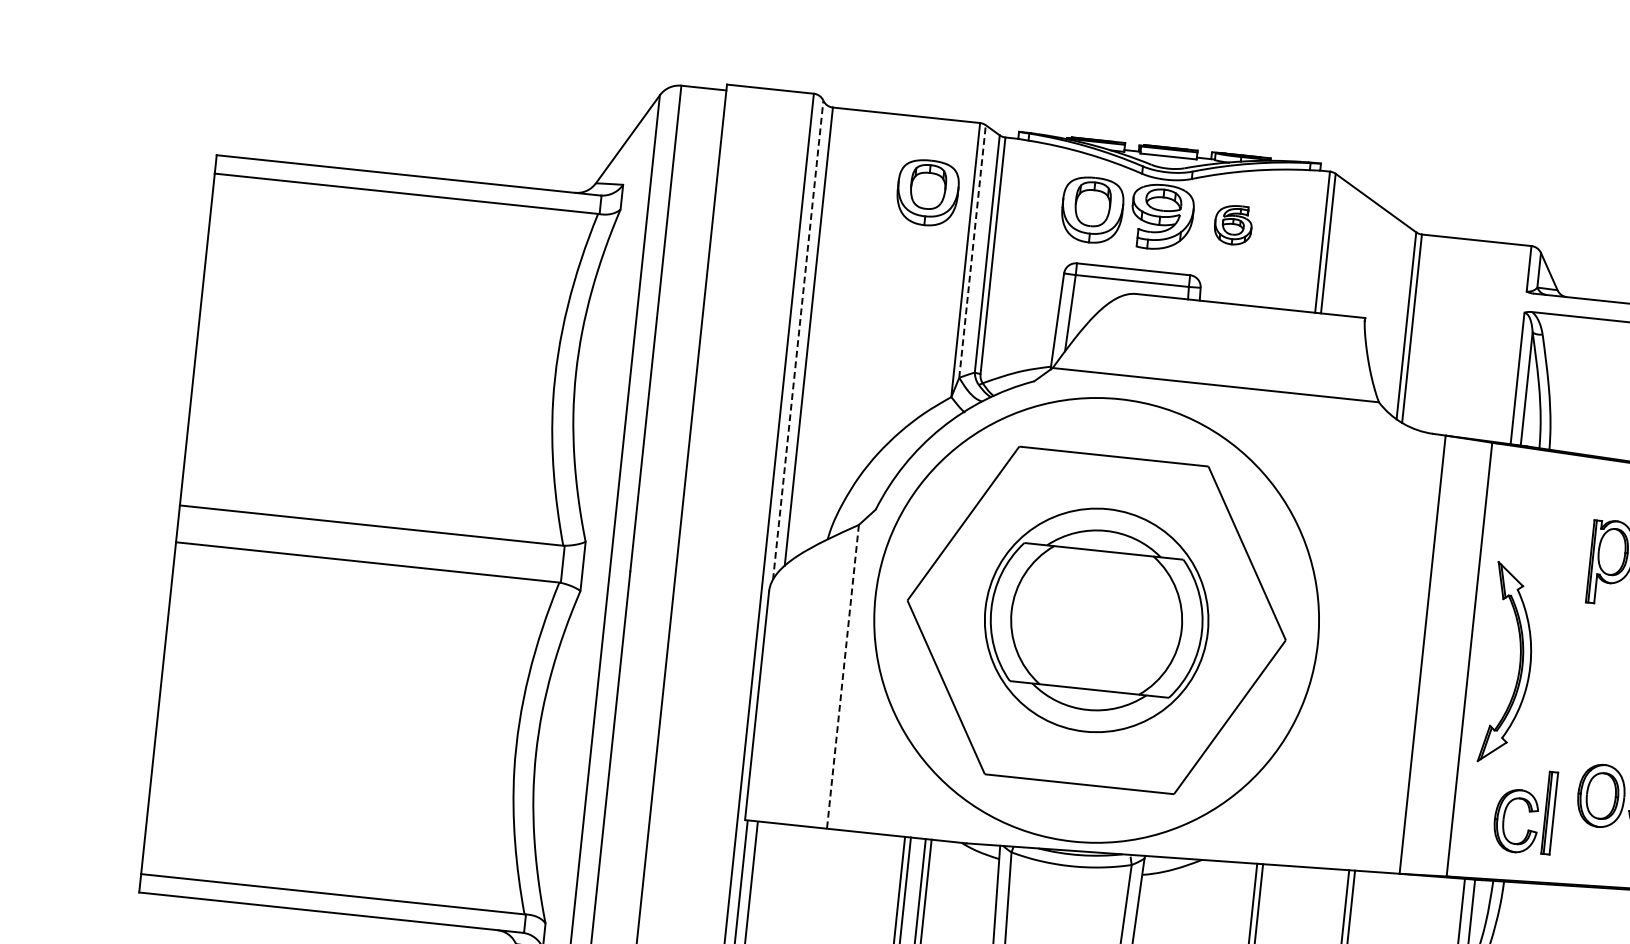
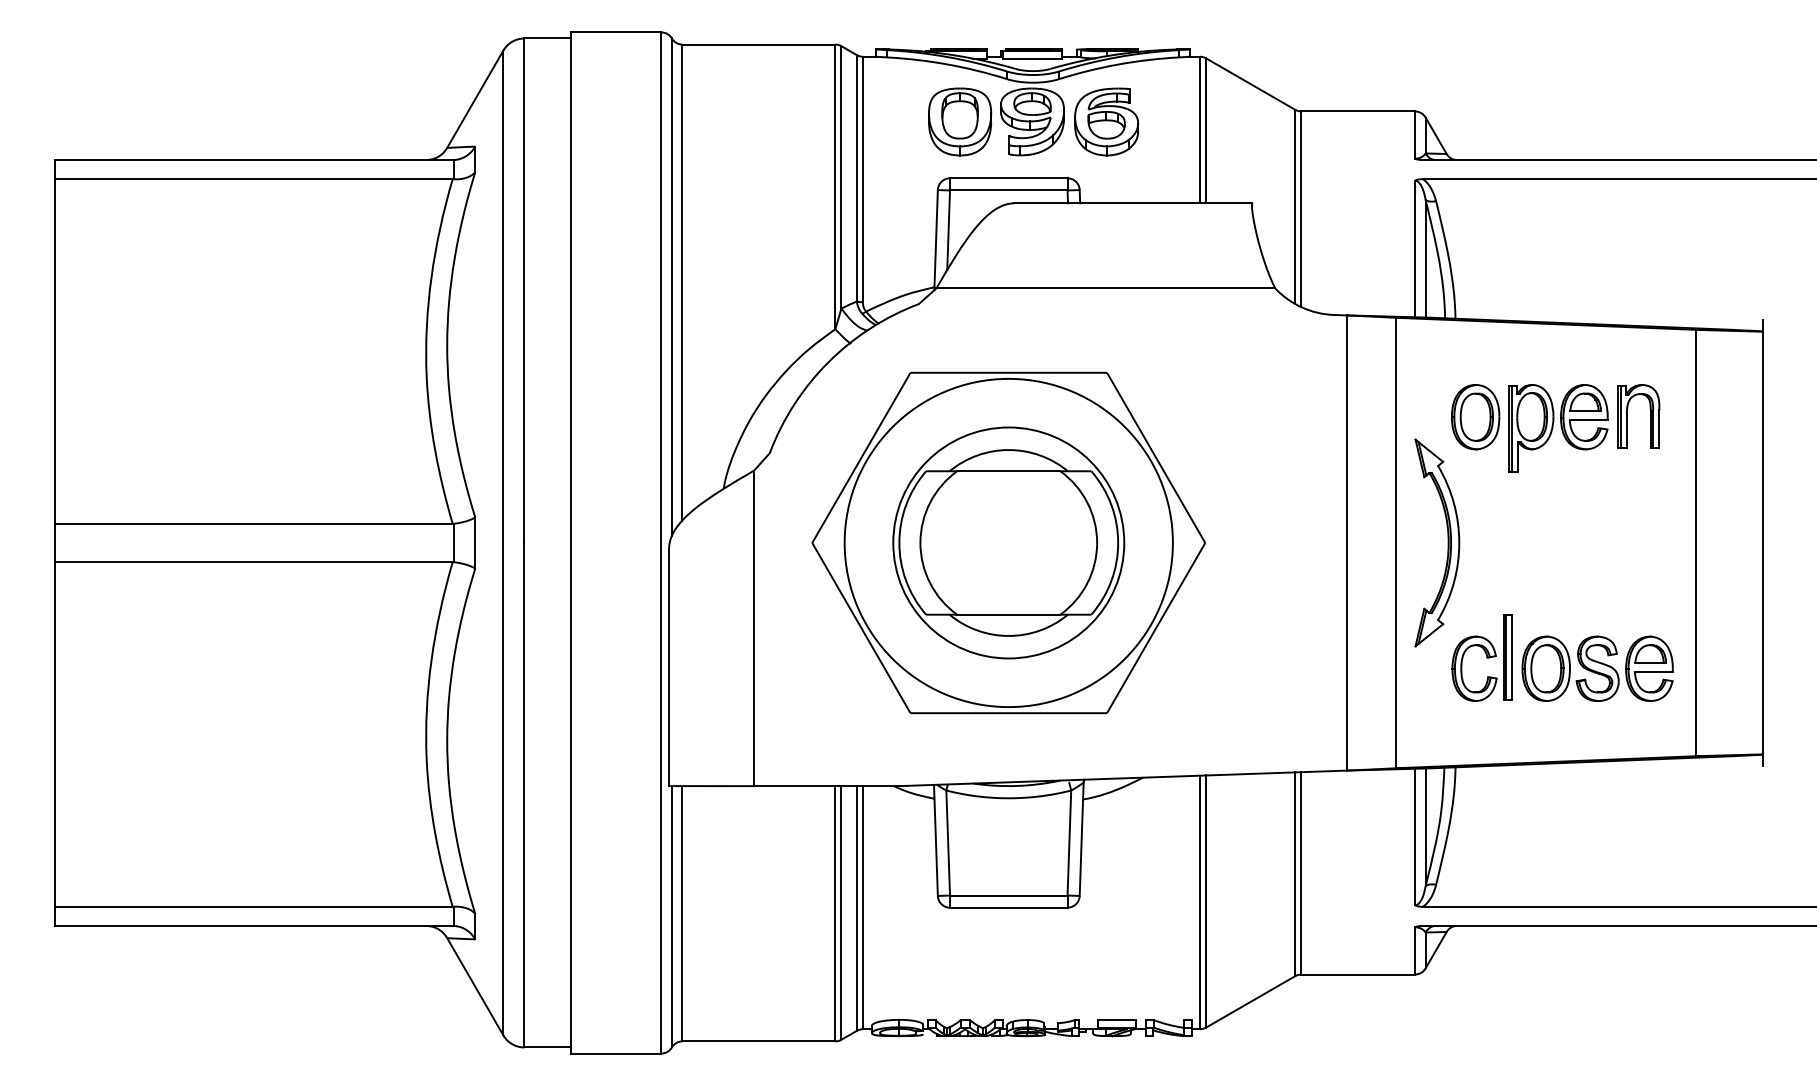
part: (928, 192) -> (789, 121), removed
part: (1233, 224) -> (1106, 121), size x1.67
line: (972, 250) -> (841, 176), dashed -> solid
line: (797, 340) -> (671, 287), dashed -> solid
part: (1558, 546) -> (1475, 417), added
circle: (1096, 619) -> (1008, 542), size x0.71
line: (843, 677) -> (754, 628), dashed -> solid
part: (1524, 810) -> (1481, 657), moved

